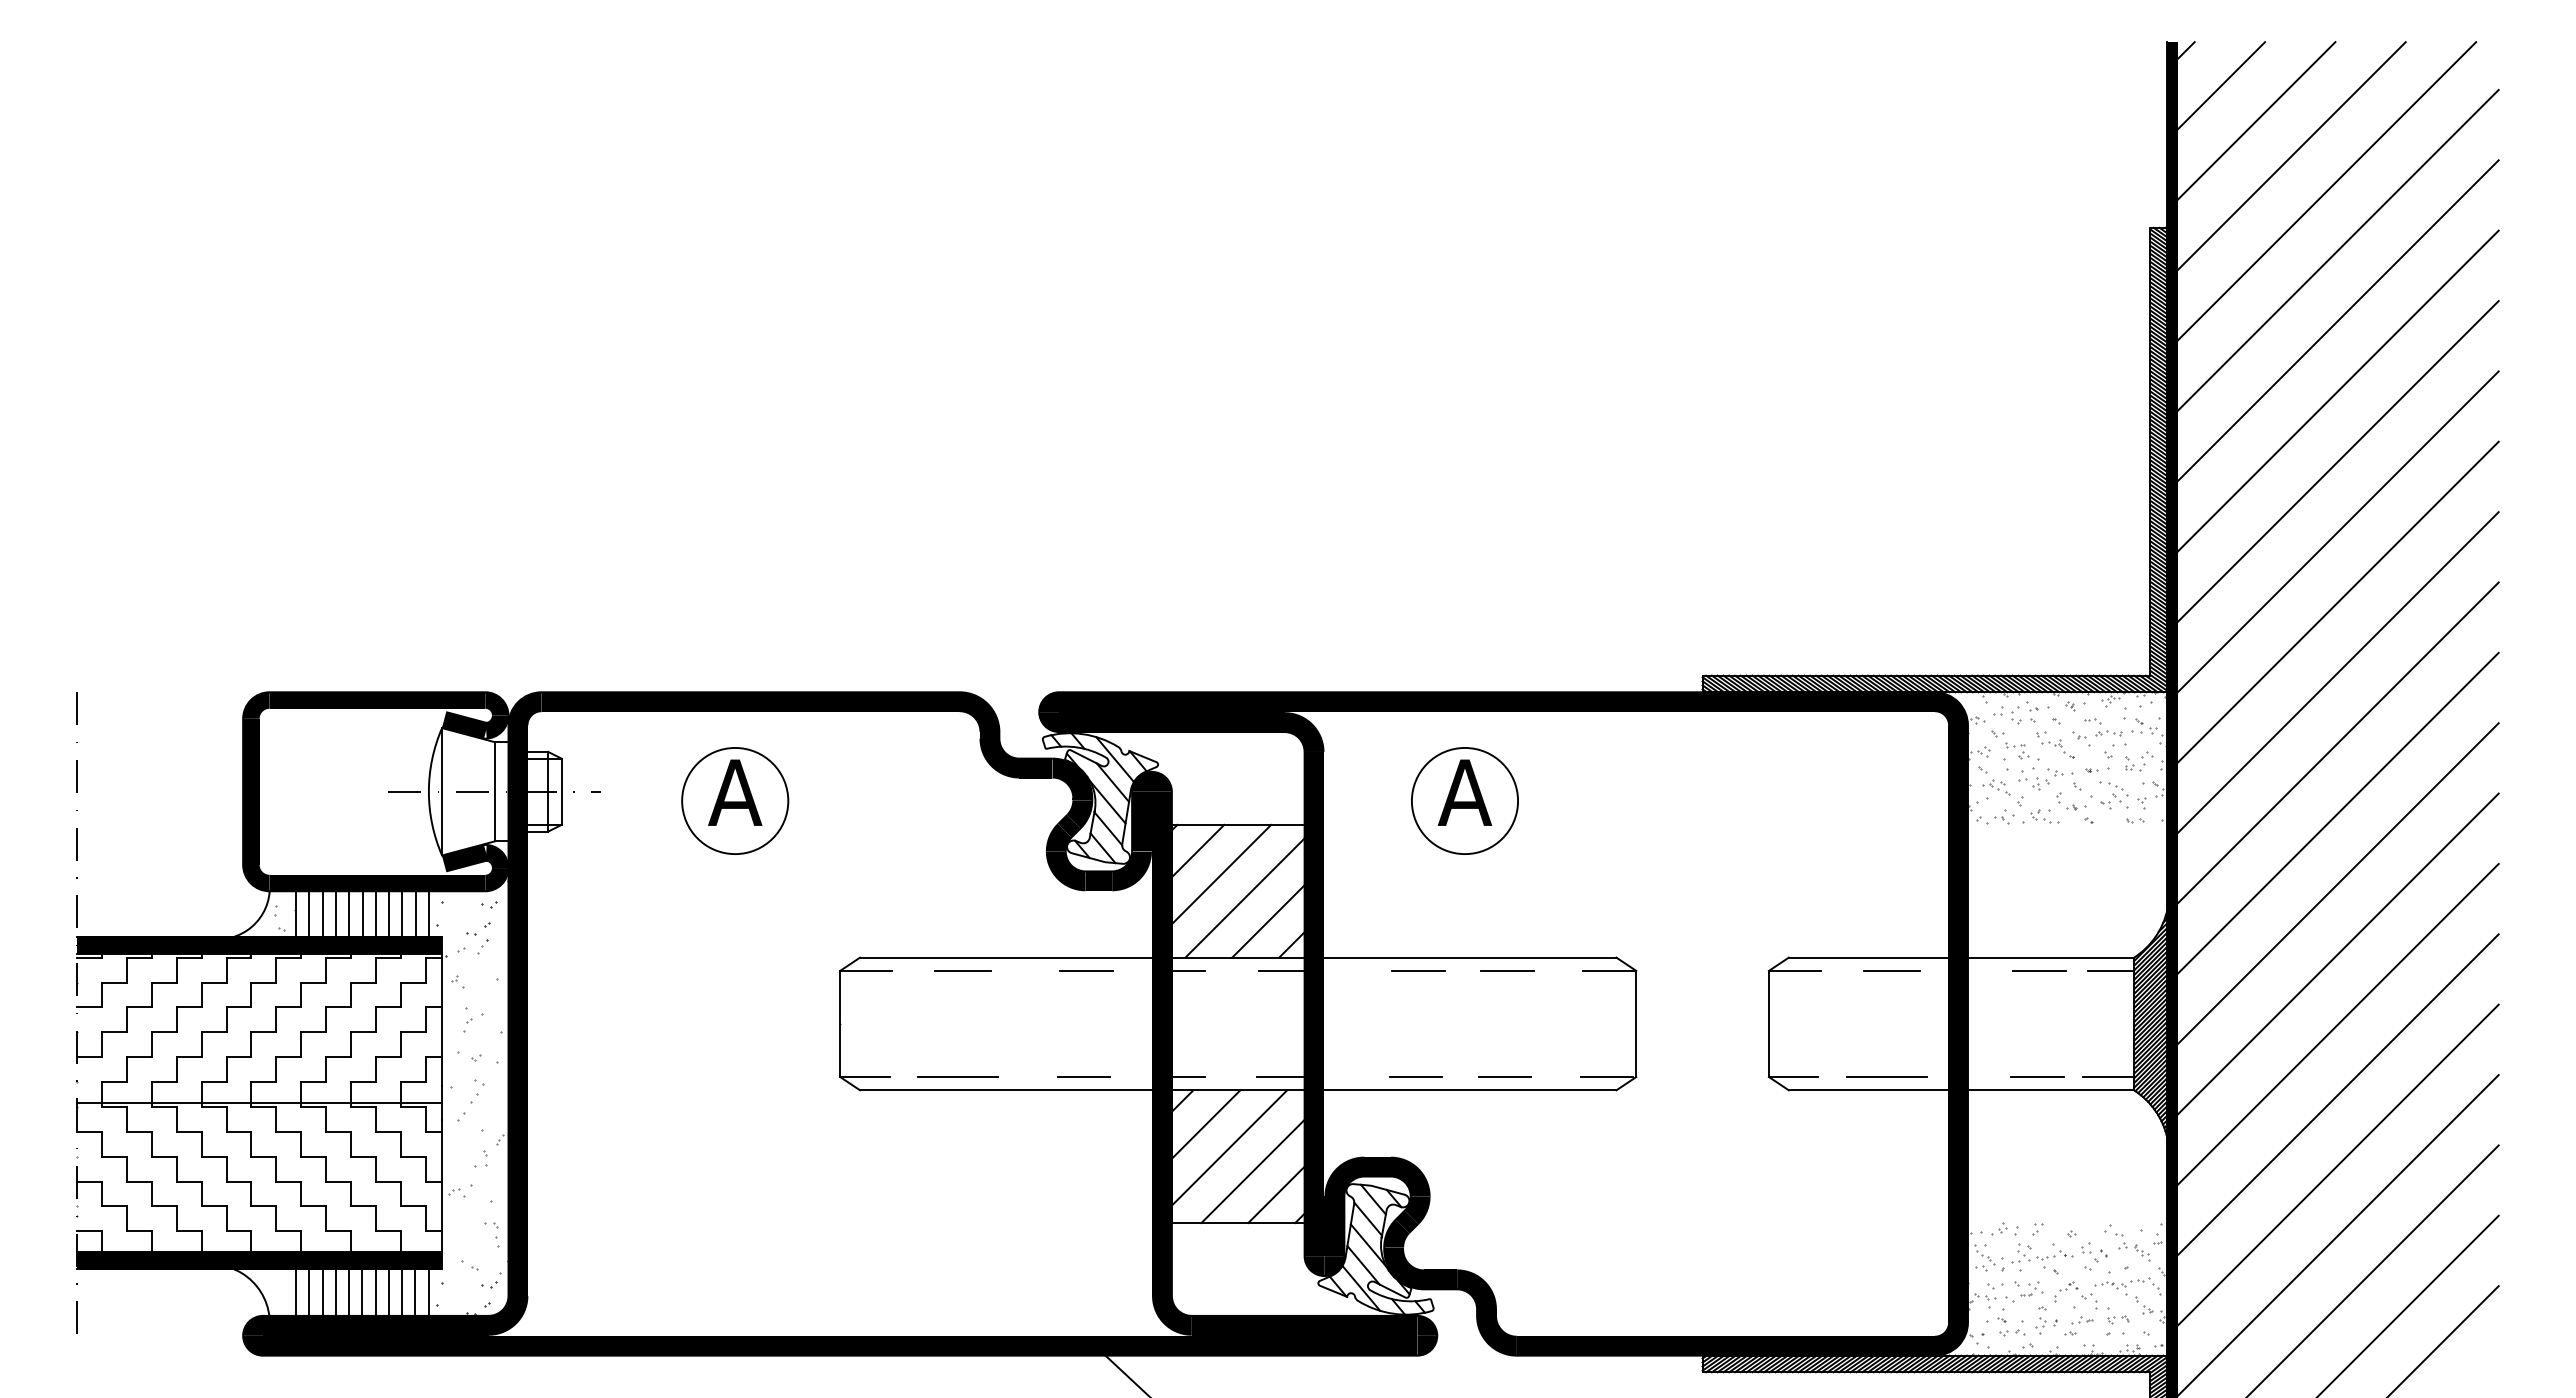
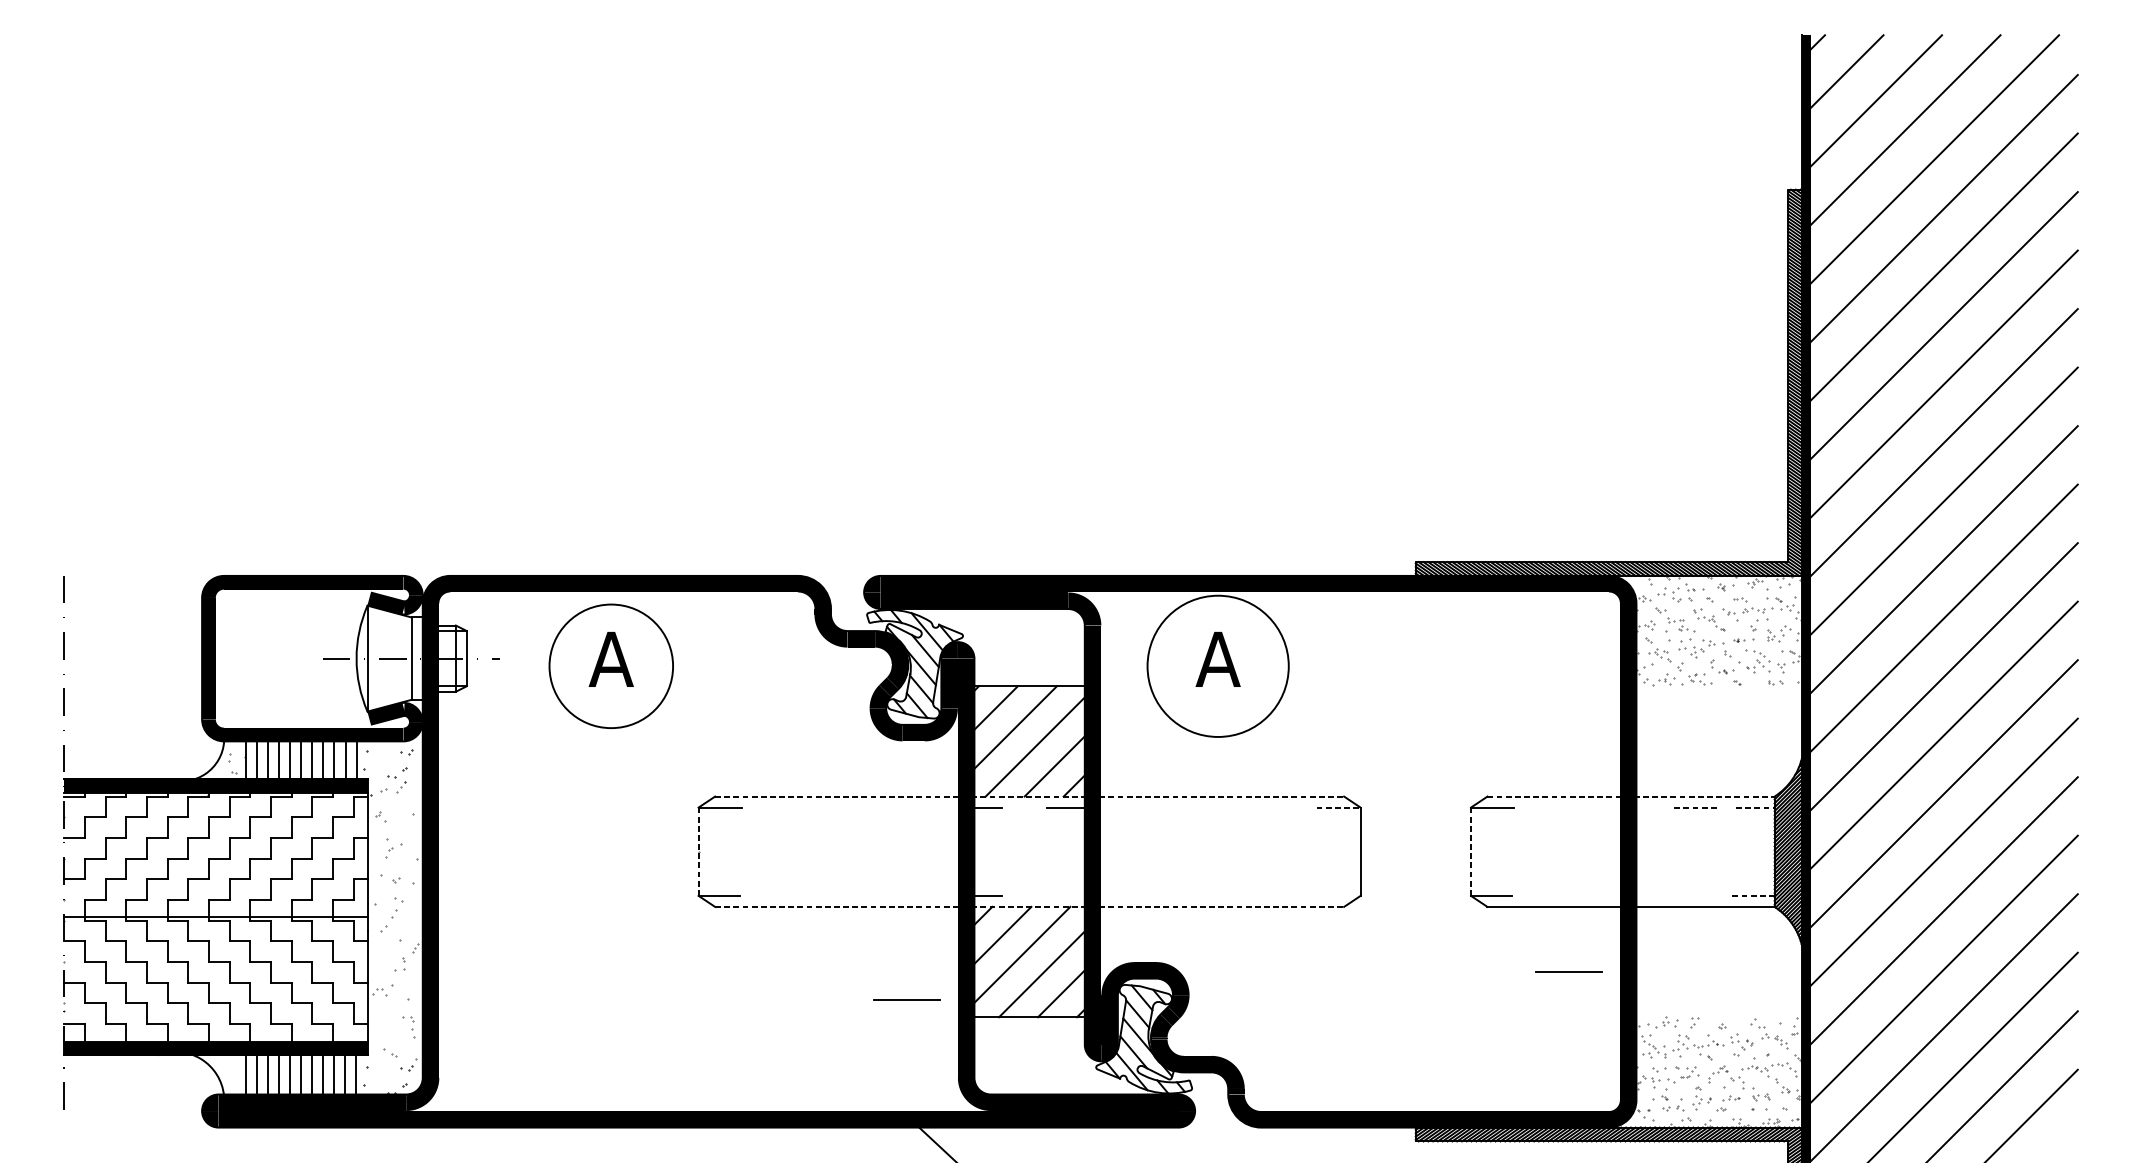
circle: (735, 800) -> (611, 665), size x1.4
circle: (1464, 800) -> (1217, 665), size x1.6
line: (1238, 957) -> (1029, 796), solid -> dashed
line: (1961, 957) -> (1631, 796), solid -> dashed
line: (963, 970) -> (801, 807), removed
line: (1086, 970) -> (903, 807), removed
line: (1418, 970) -> (1179, 807), removed
line: (1506, 970) -> (1252, 807), removed
line: (1609, 970) -> (1338, 807), solid -> dashed
line: (1891, 970) -> (1572, 807), removed
line: (2039, 970) -> (1695, 807), solid -> dashed
line: (2111, 970) -> (1755, 807), solid -> dashed
line: (840, 1024) -> (698, 852), solid -> dashed
line: (1768, 1024) -> (1470, 852), solid -> dashed
line: (957, 1076) -> (906, 999), moved
line: (1083, 1076) -> (900, 895), removed
line: (1886, 1076) -> (1568, 971), moved
line: (1283, 1077) -> (1067, 896), removed
line: (1415, 1077) -> (1177, 896), removed
line: (1504, 1077) -> (1251, 896), removed
line: (1607, 1077) -> (1336, 896), removed
line: (2037, 1077) -> (1694, 896), removed
line: (2109, 1077) -> (1754, 896), solid -> dashed
line: (1238, 1090) -> (1029, 907), solid -> dashed

